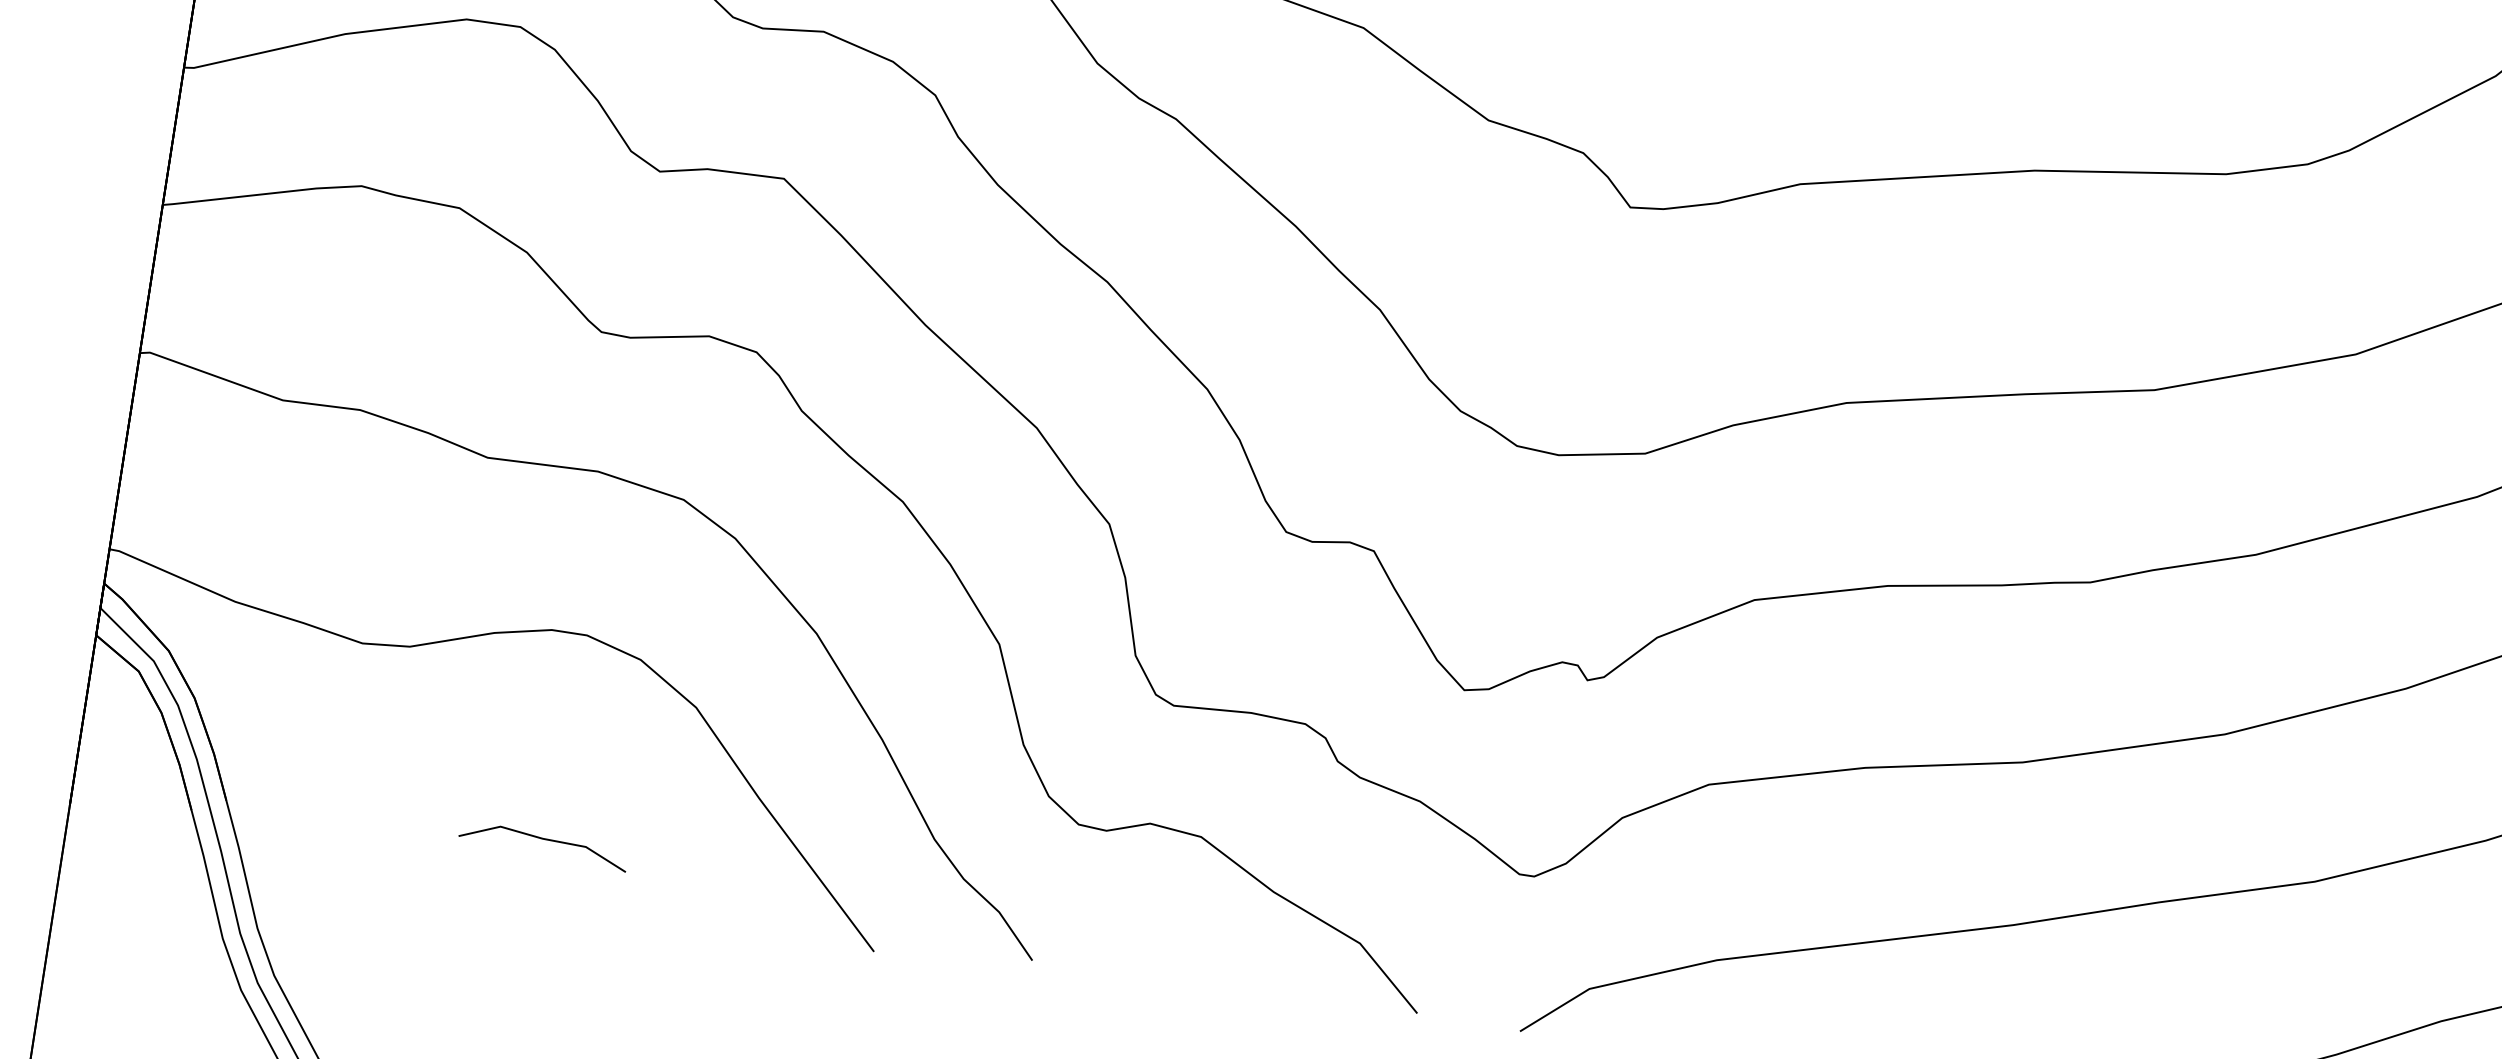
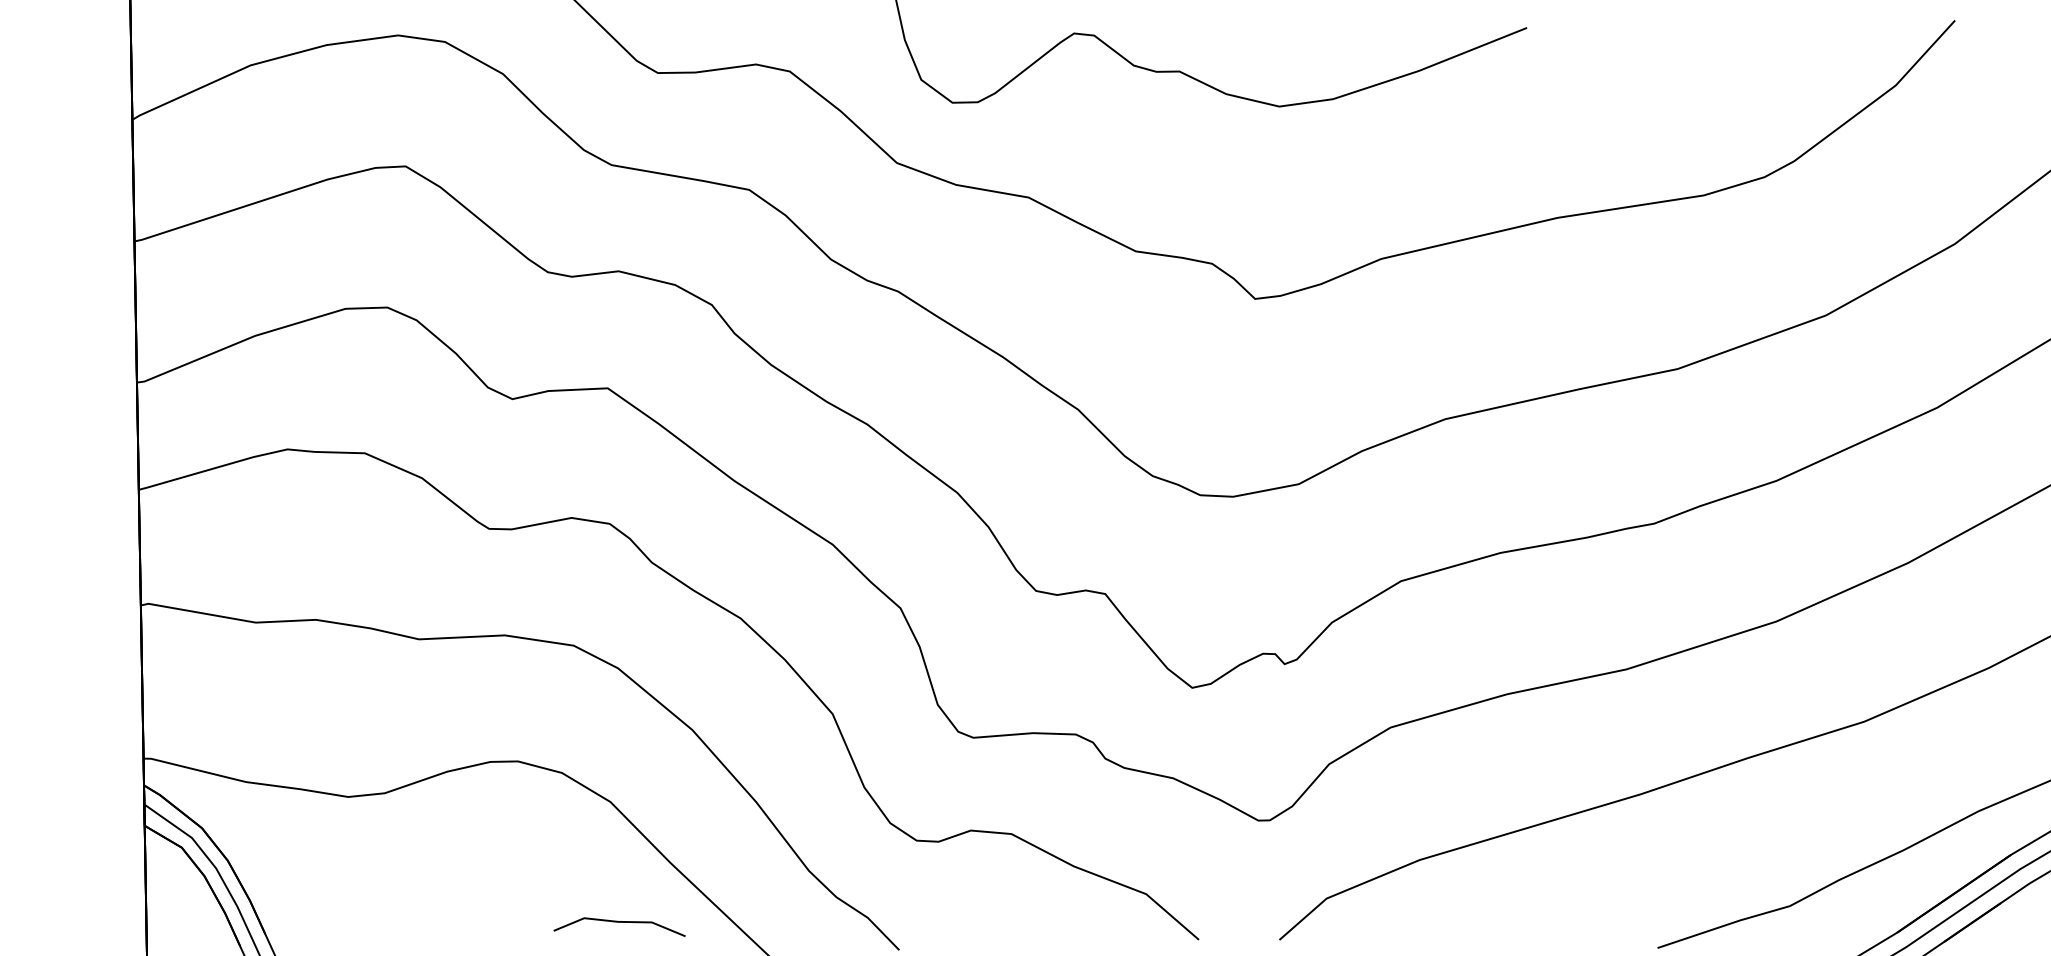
line: (544, 839) -> (619, 922), moved

